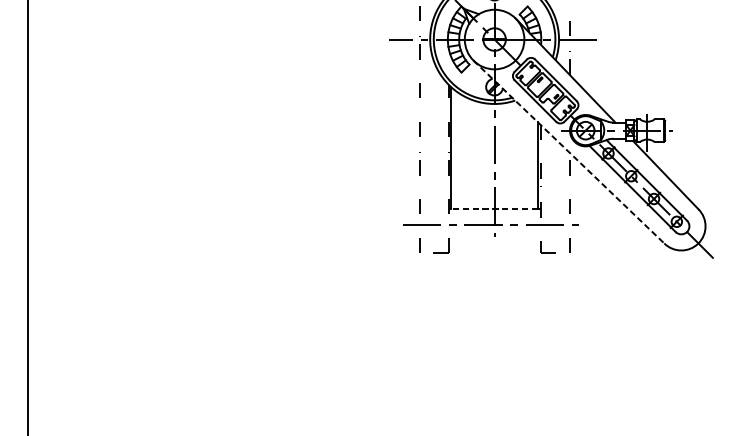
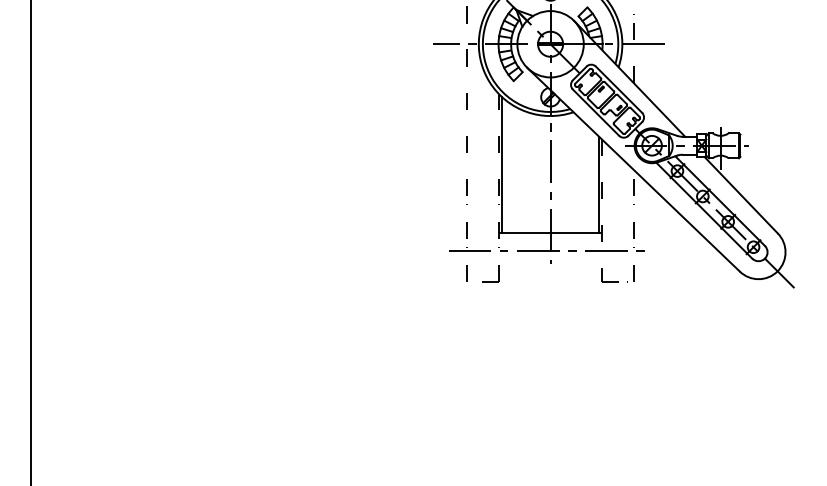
line: (569, 152) -> (633, 169), dashed -> solid
line: (494, 208) -> (550, 232), dashed -> solid

